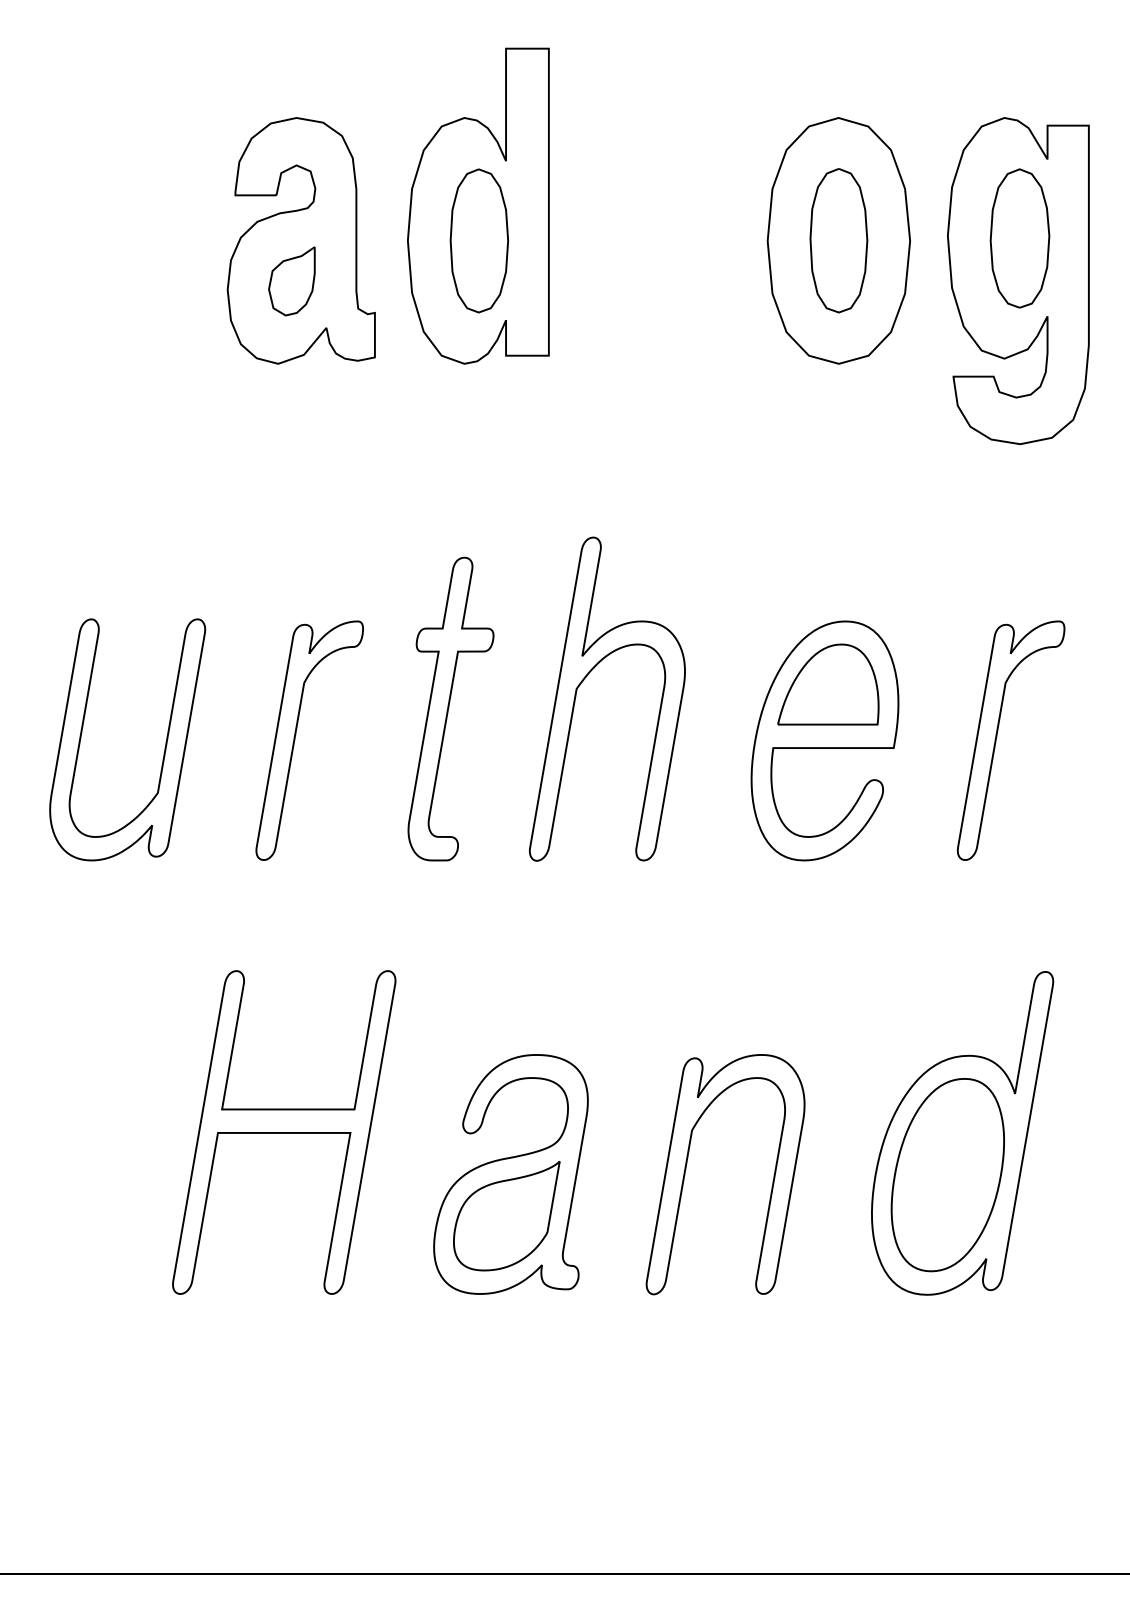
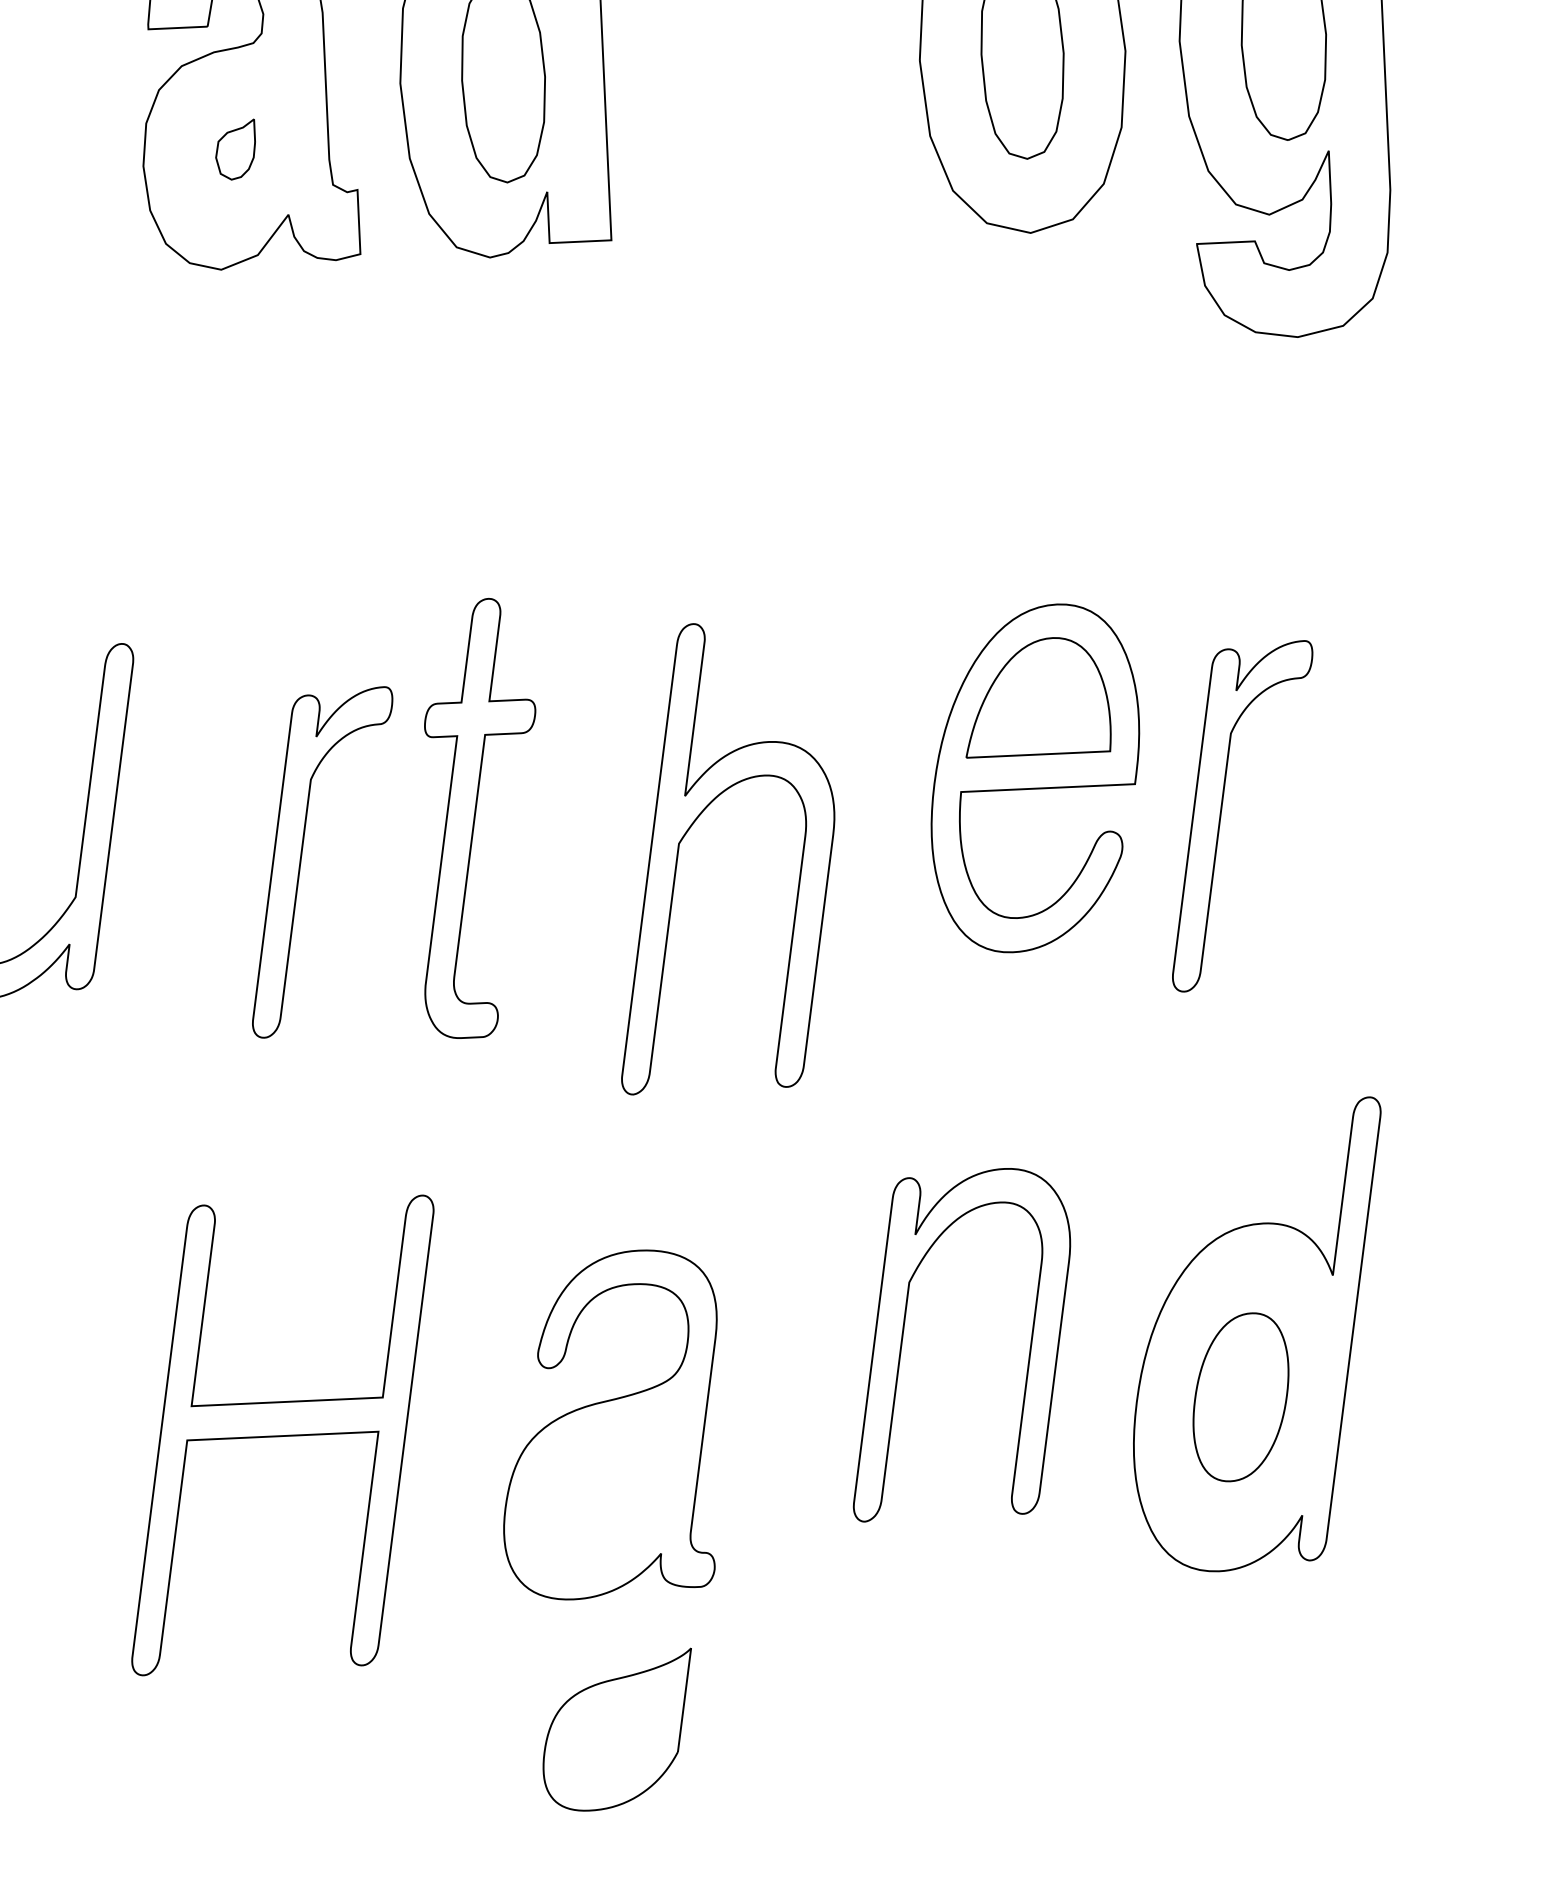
part: (291, 281) -> (235, 150), size x0.6
part: (584, 680) -> (689, 831), moved
part: (450, 708) -> (477, 817), moved
part: (997, 737) -> (1222, 812), moved
part: (295, 740) -> (302, 863), moved
part: (284, 1132) -> (283, 1435), moved
part: (687, 1164) -> (904, 1331), moved
part: (947, 1175) -> (1240, 1397), size x0.6
part: (506, 1216) -> (617, 1731), moved

